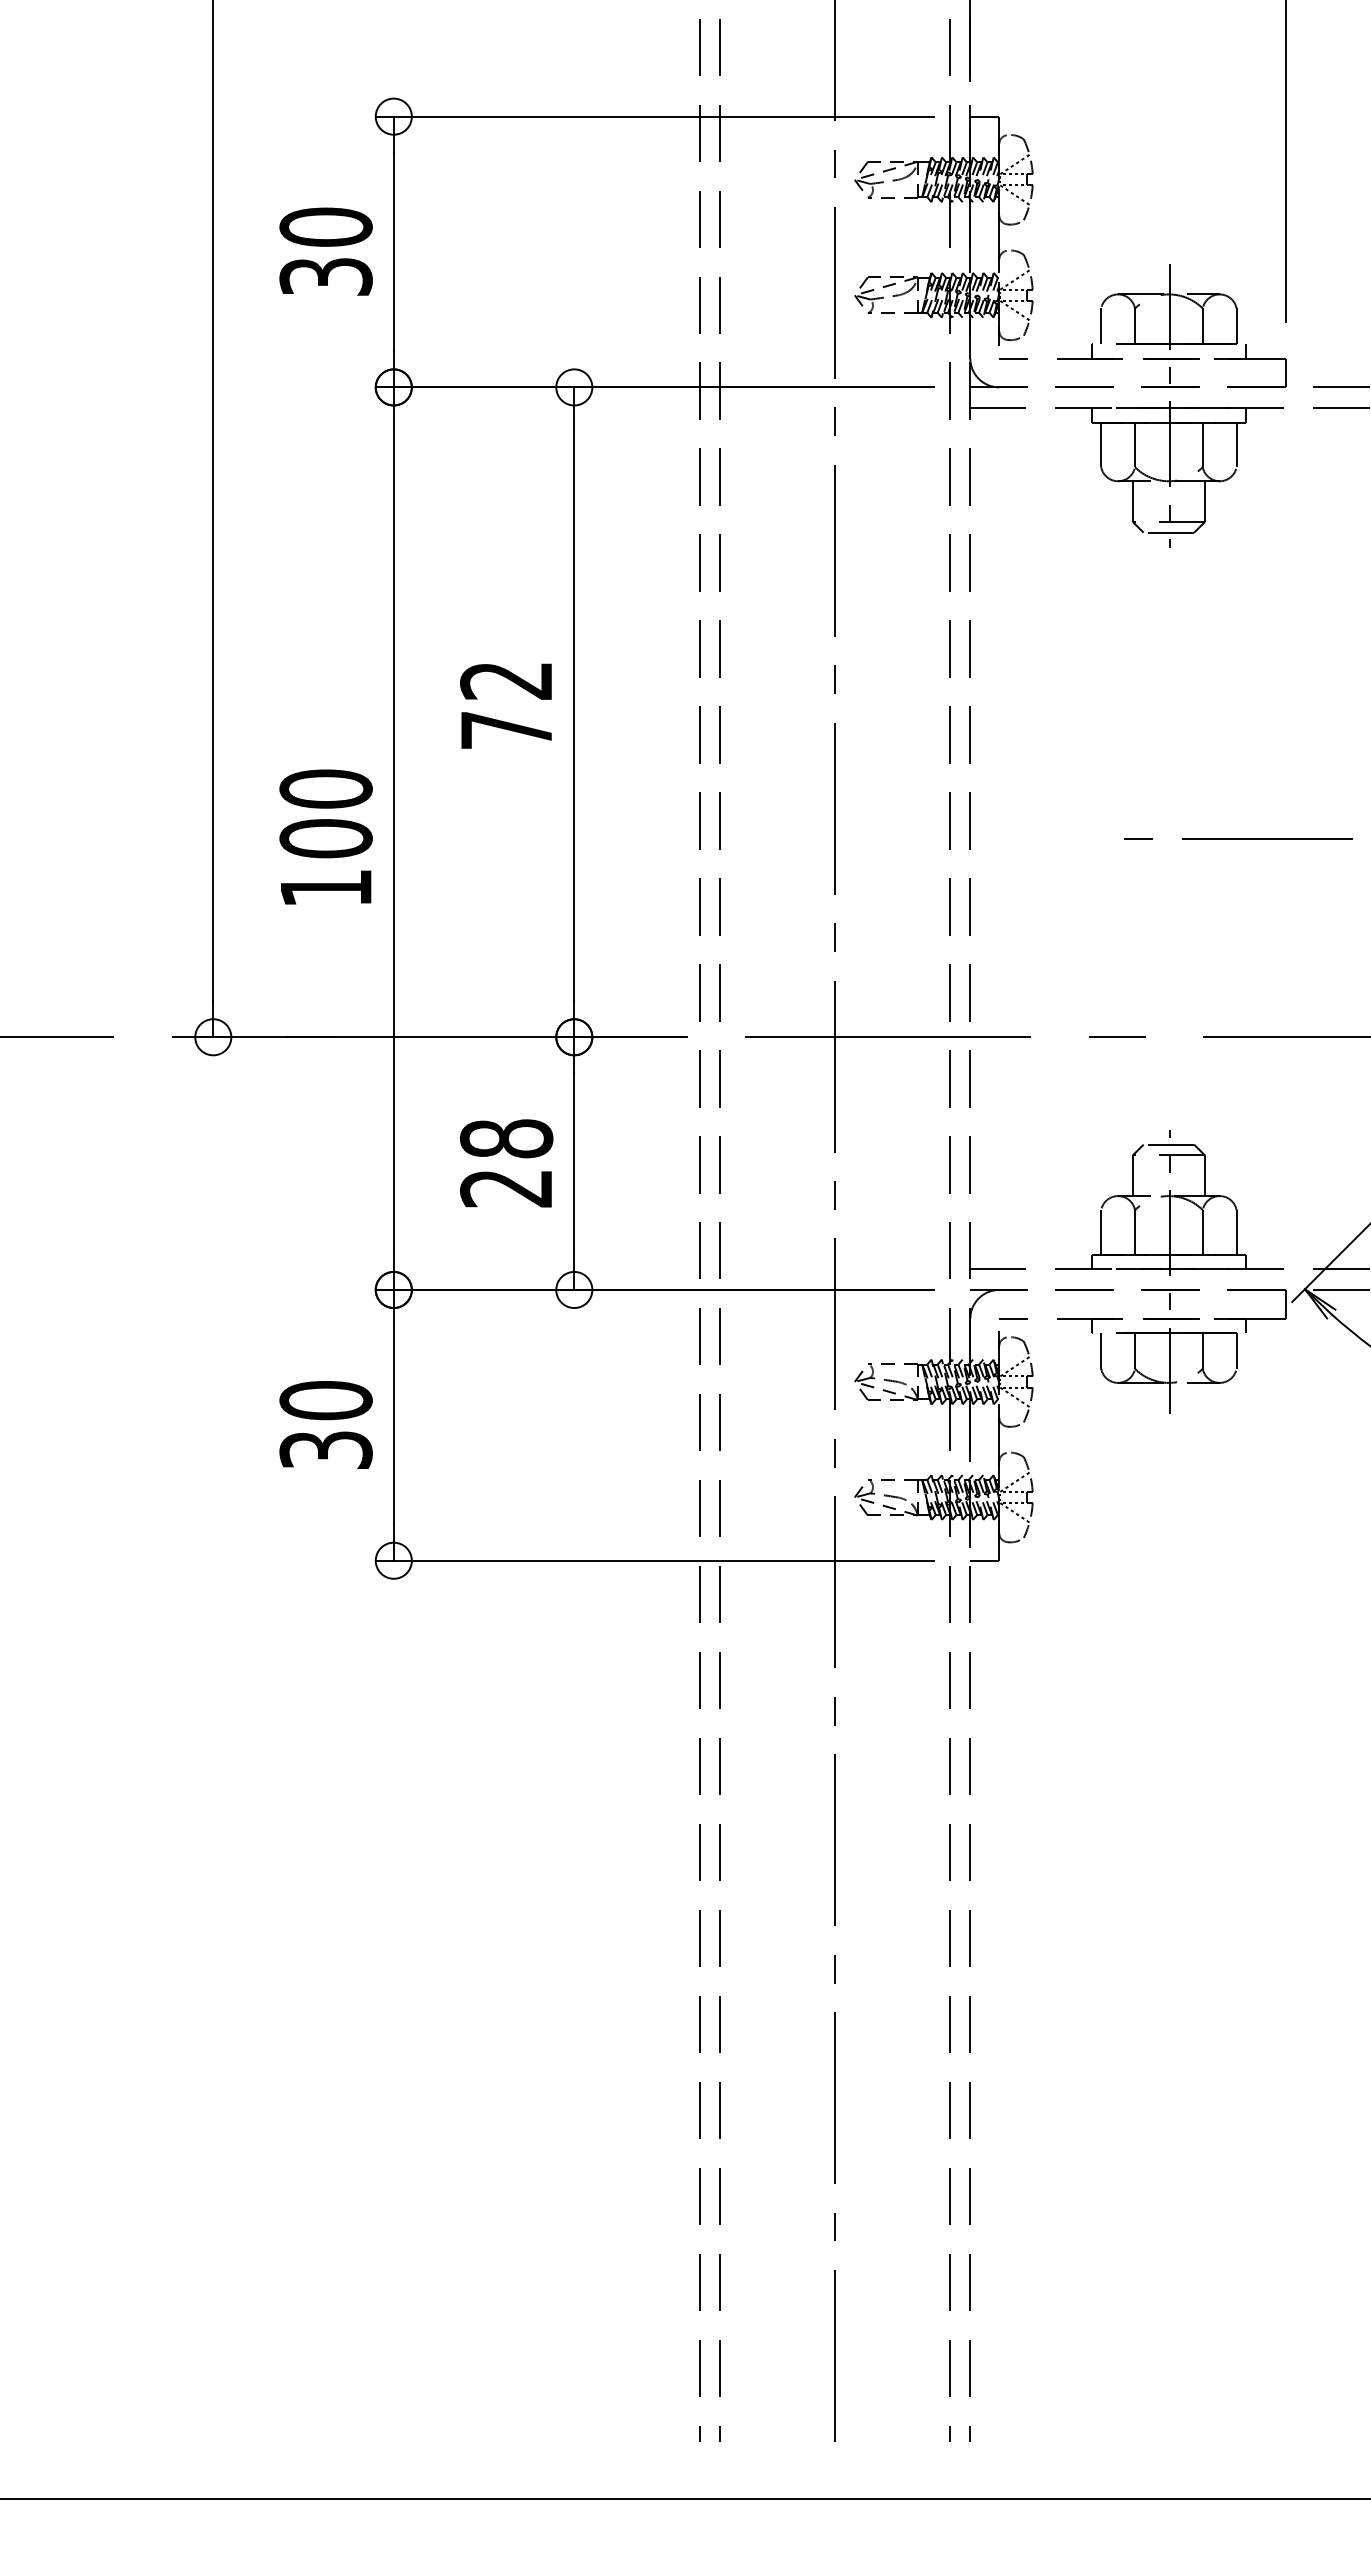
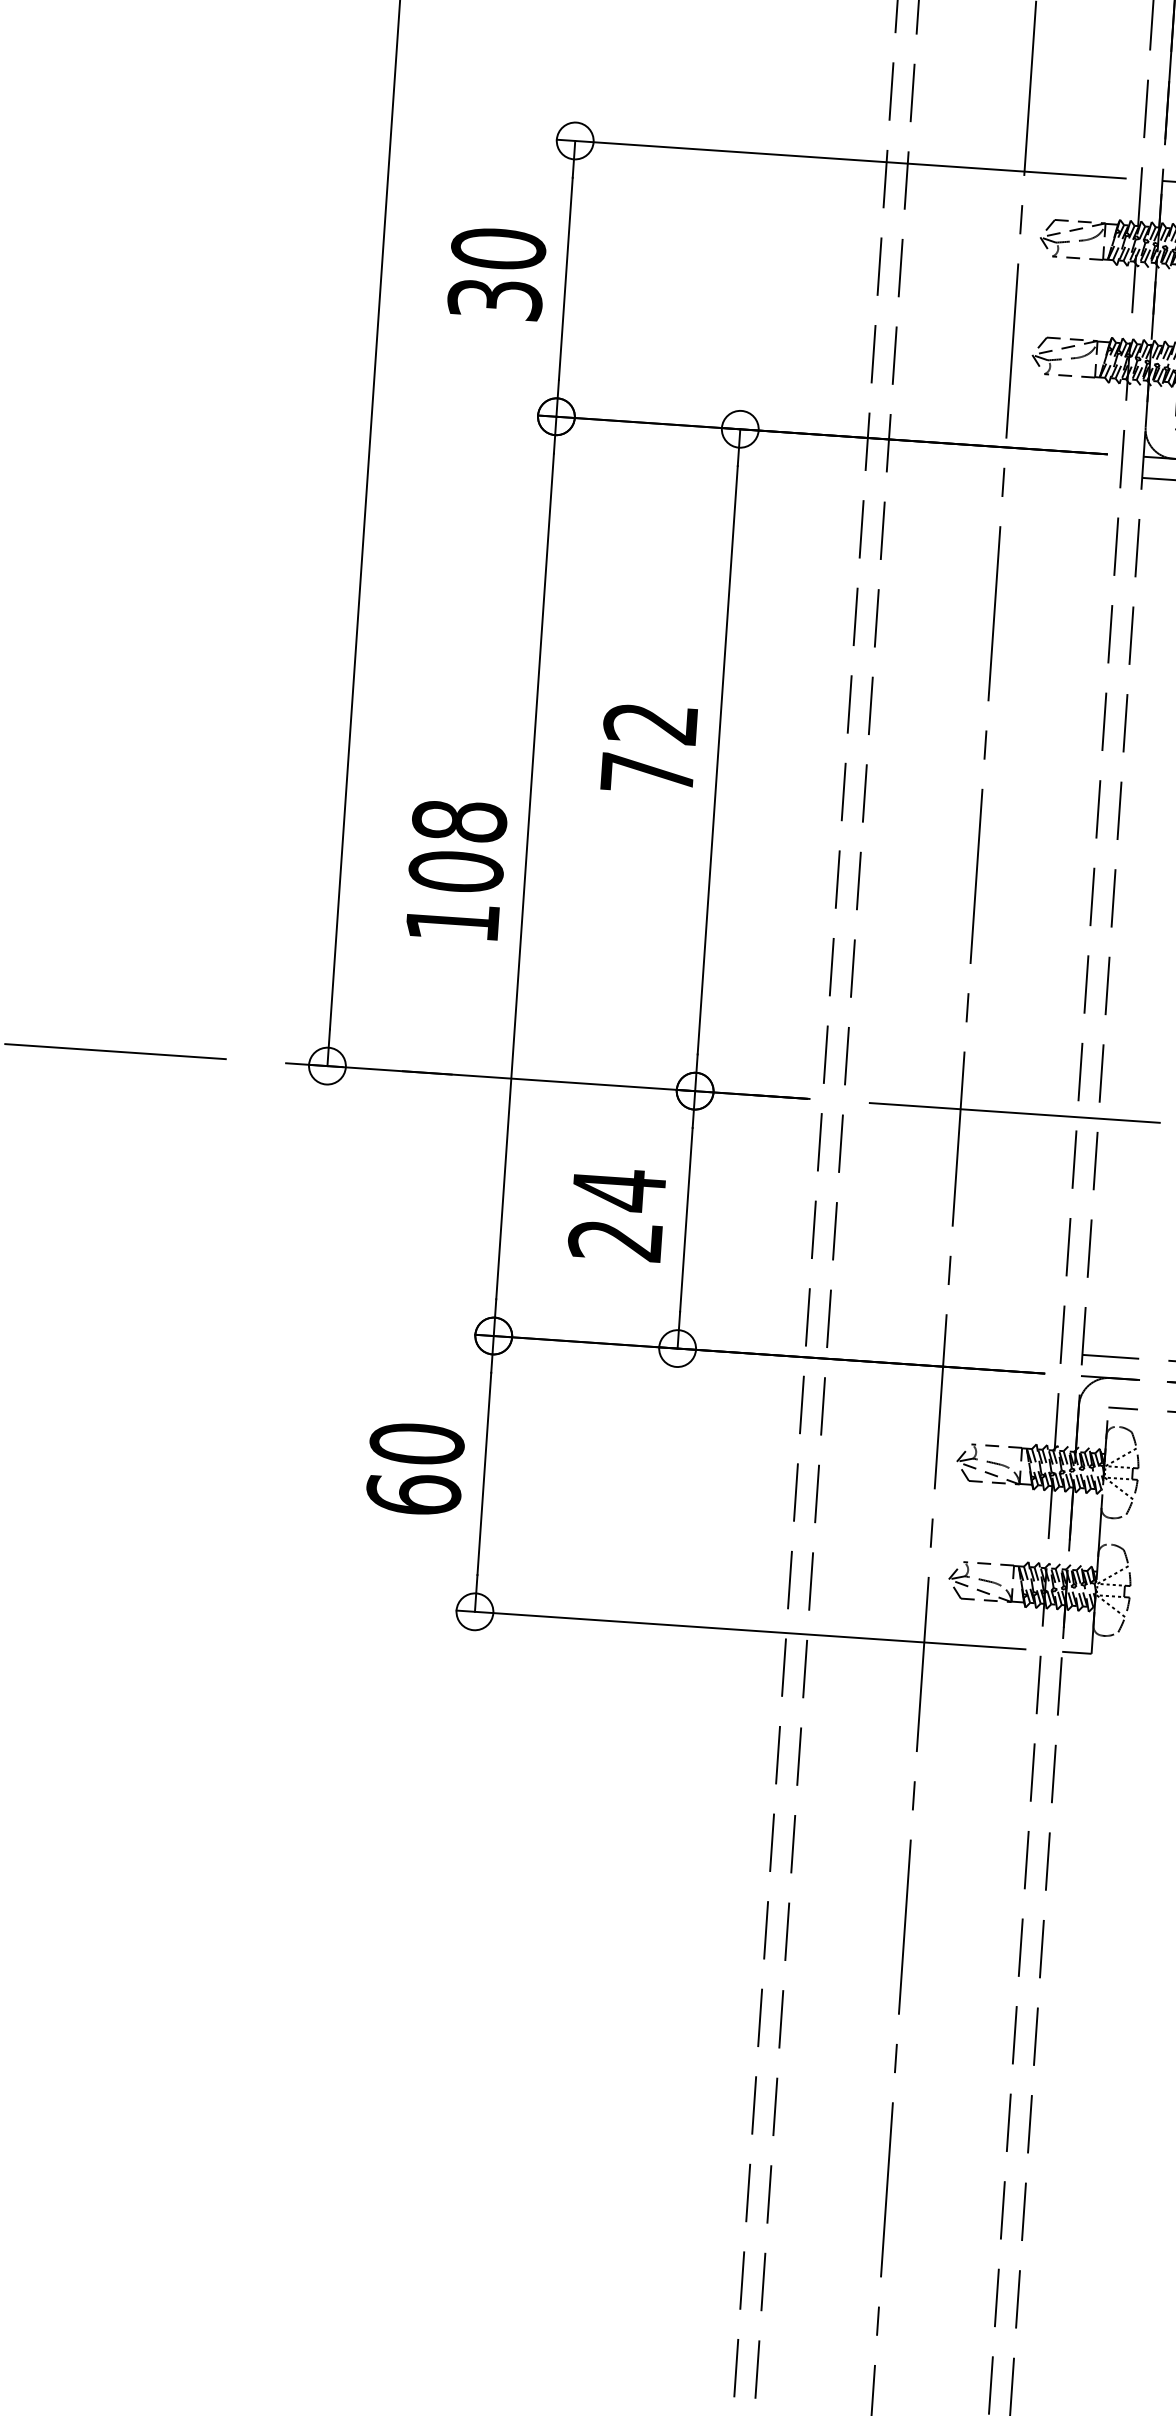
text: (325, 788) -> (459, 820), 100 -> 108
text: (506, 1138) -> (619, 1189), 28 -> 24
text: (325, 1449) -> (413, 1493), 30 -> 60

